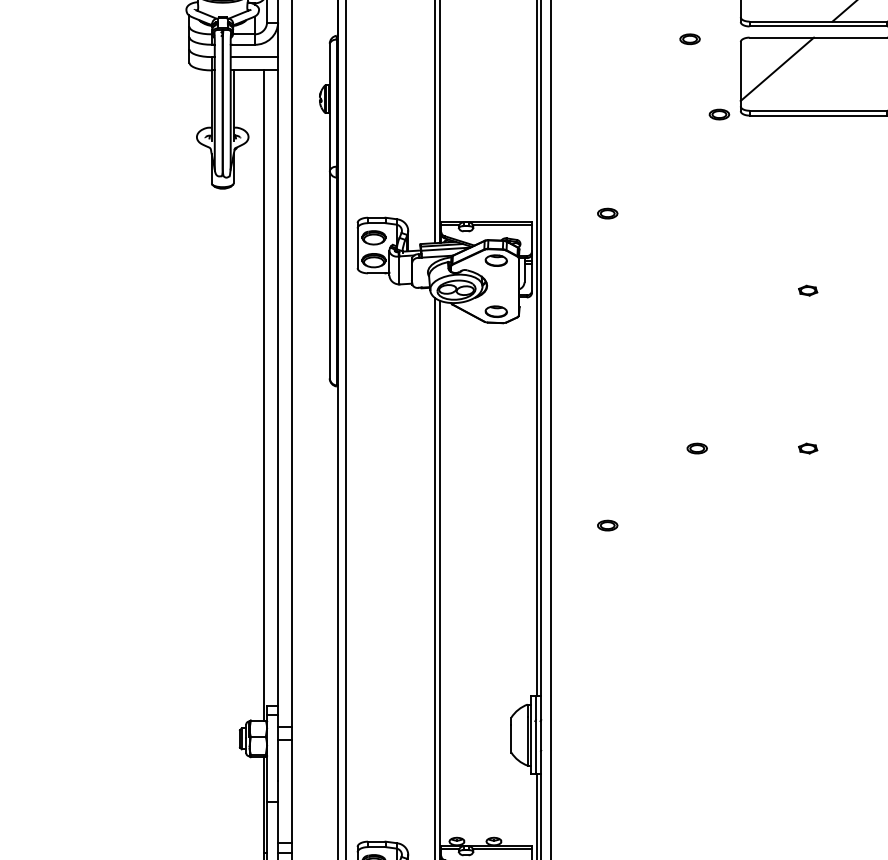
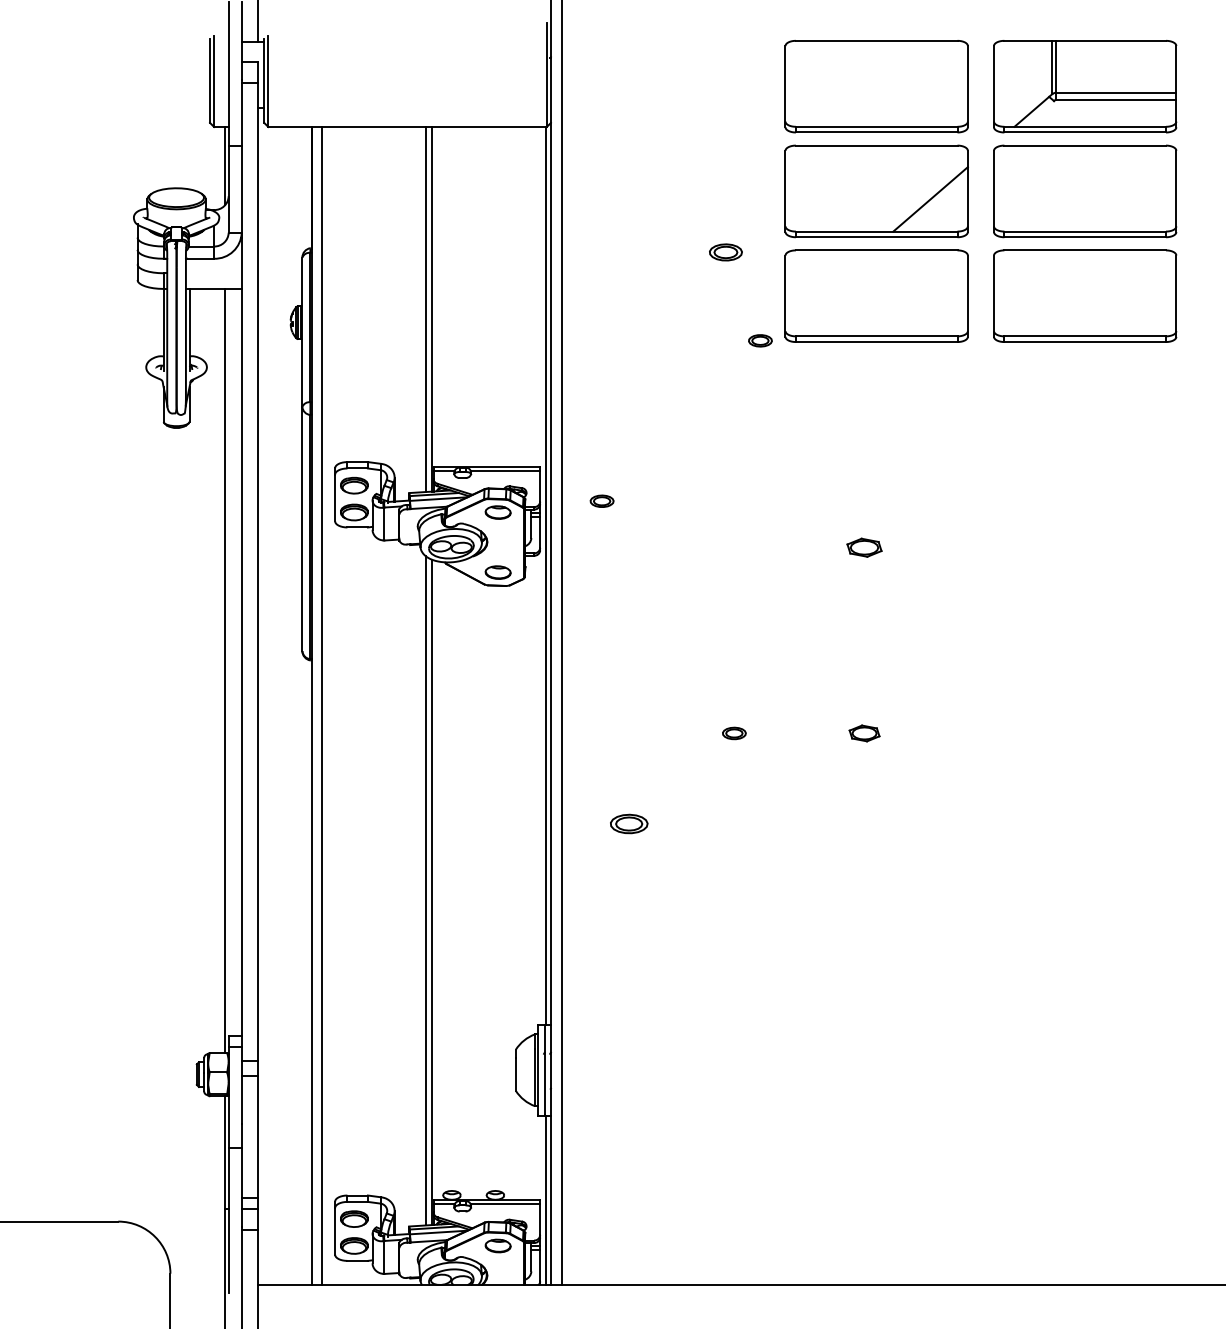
part: (689, 38) -> (725, 251), size x1.4
line: (254, 57) -> (213, 273), removed
line: (777, 69) -> (828, 287), removed
part: (607, 212) -> (601, 500), moved
part: (807, 290) -> (864, 547), size x1.6
part: (807, 448) -> (864, 733), size x1.4
part: (607, 525) -> (628, 823), size x1.6

